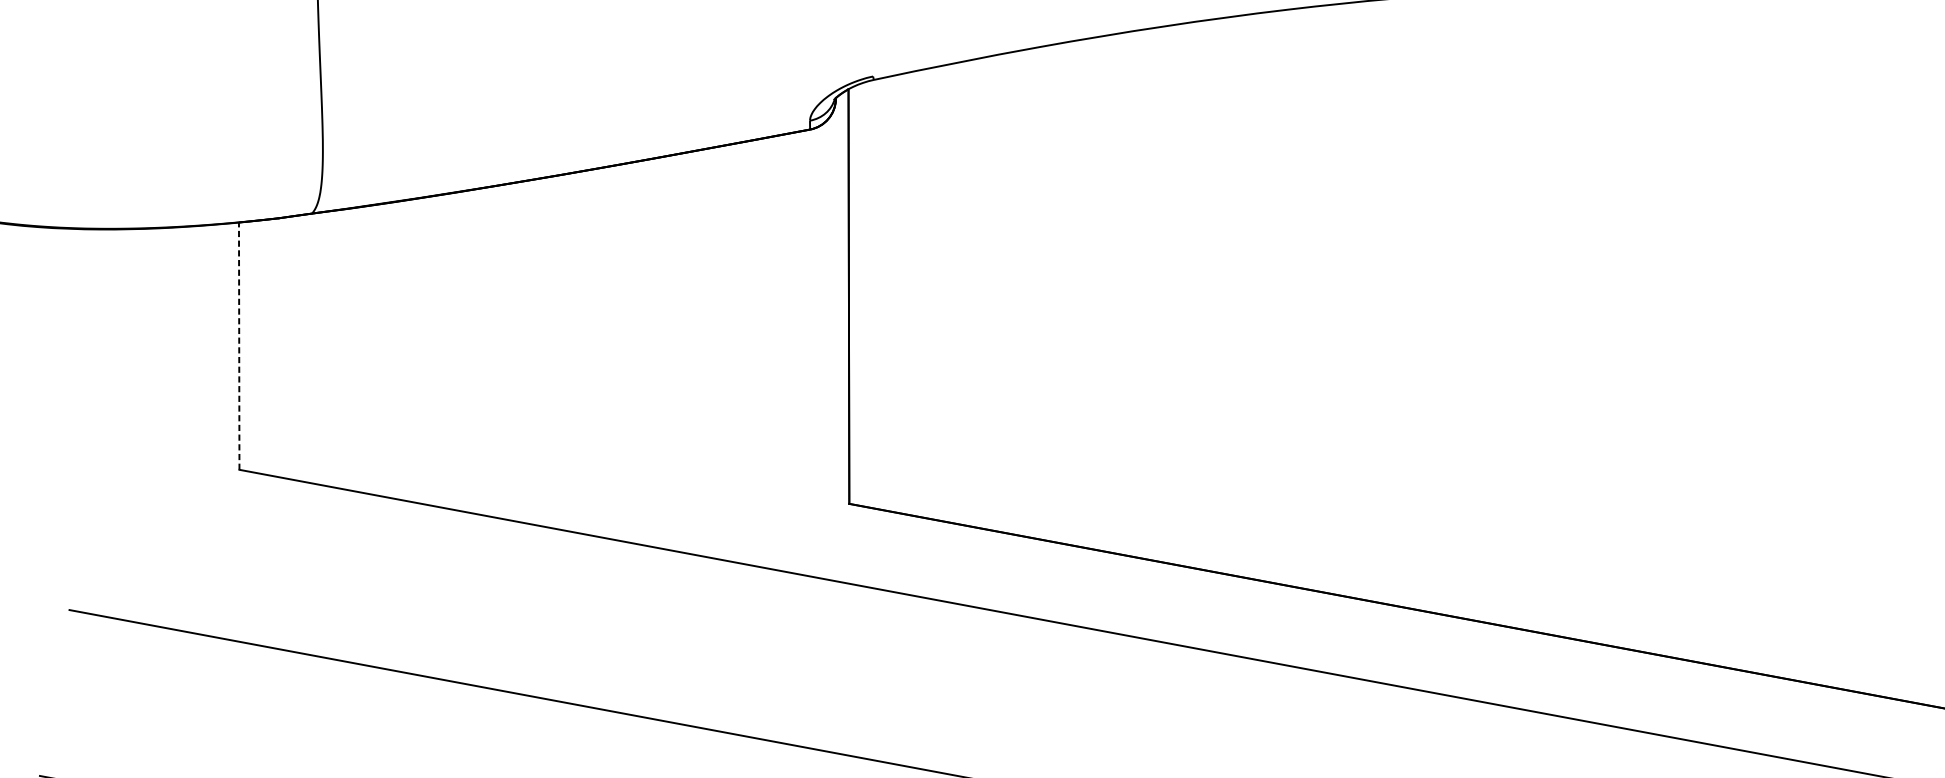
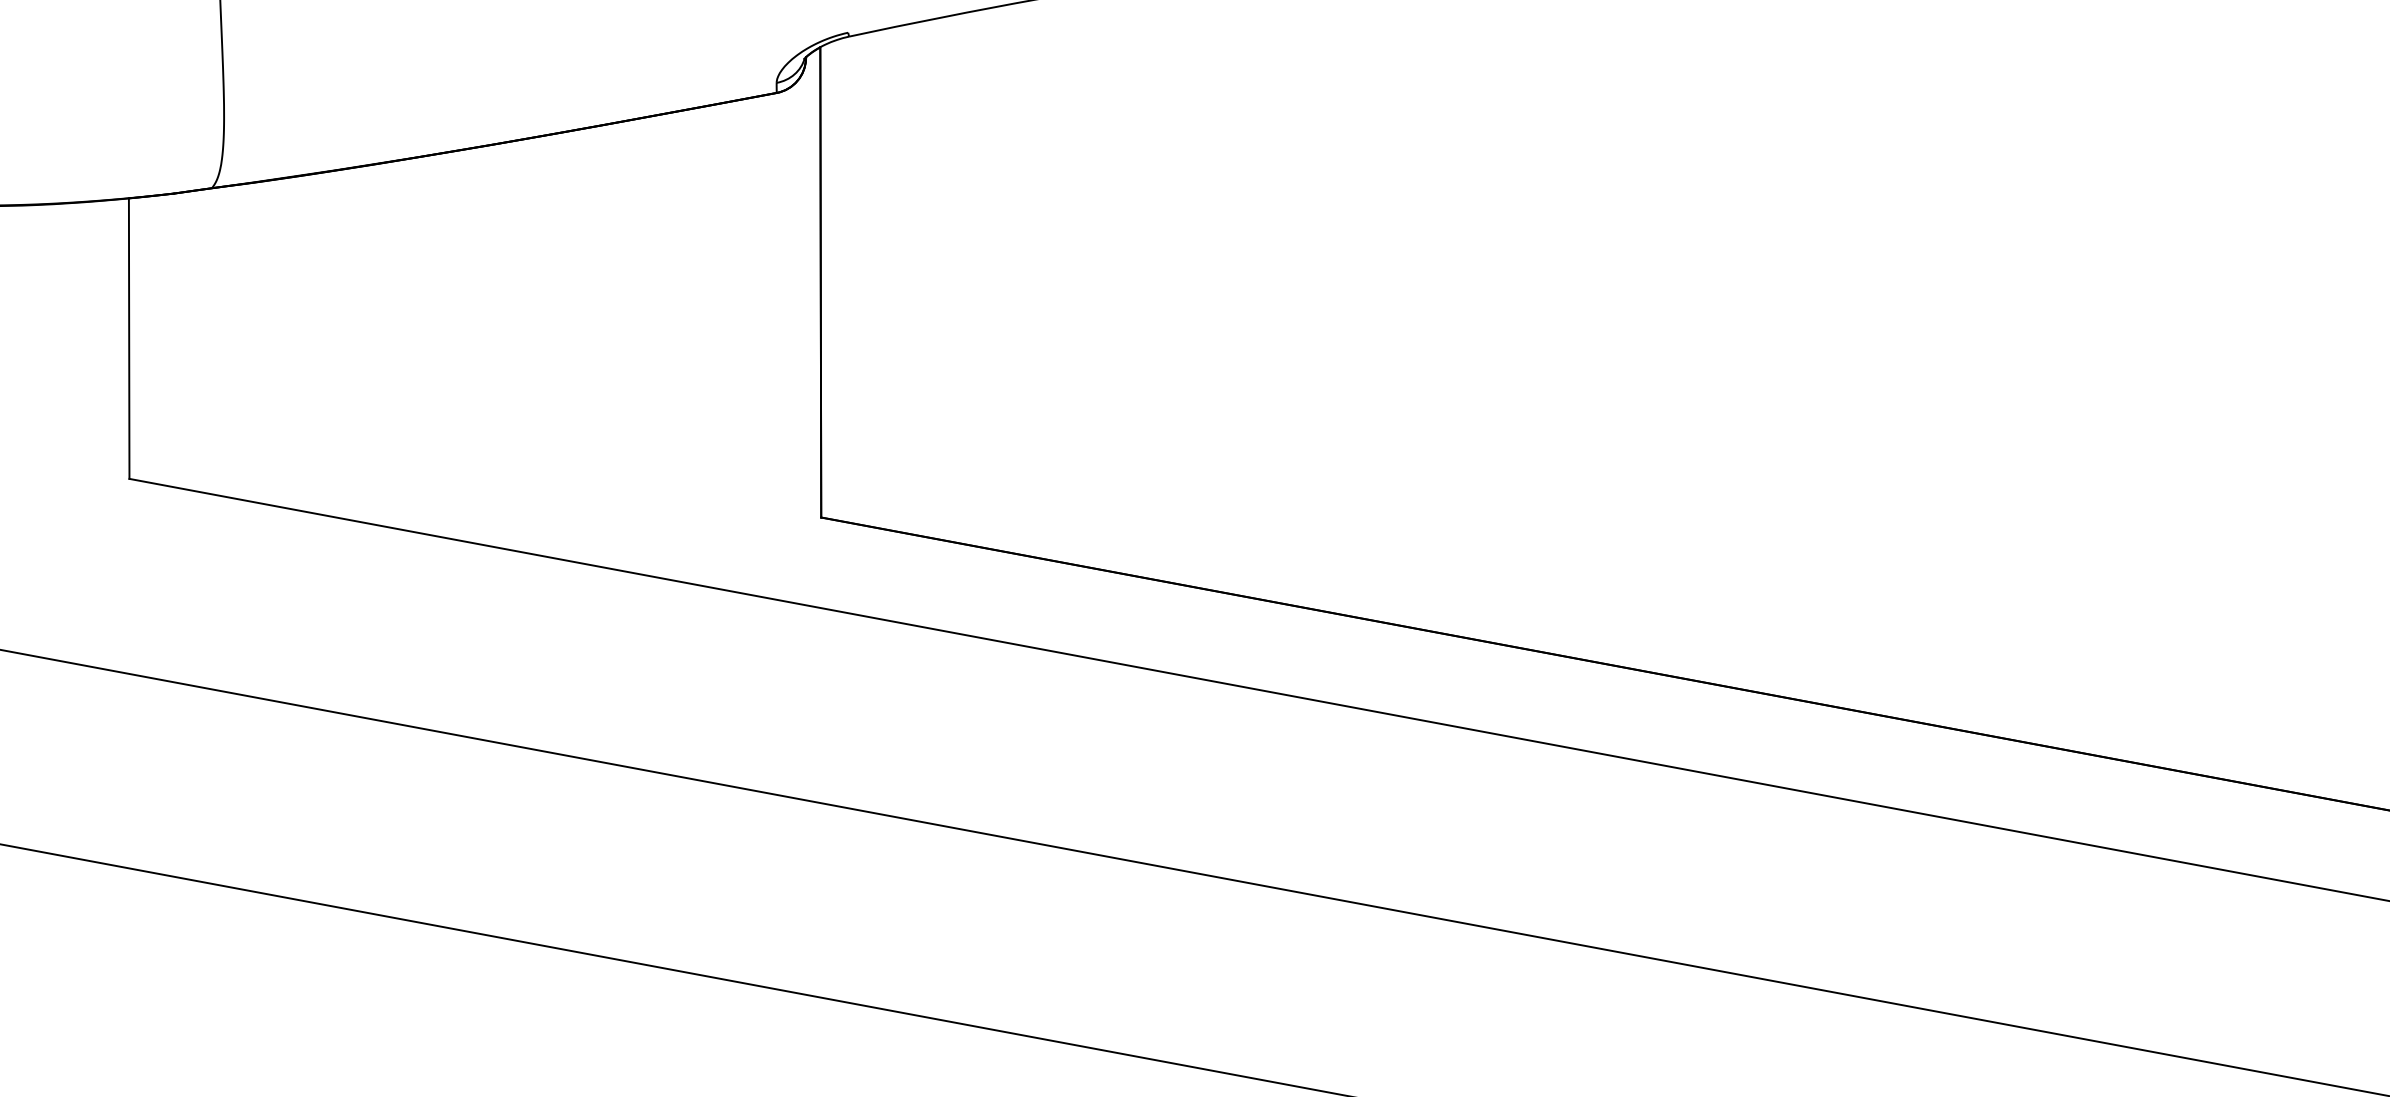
line: (239, 346) -> (129, 338), dashed -> solid

